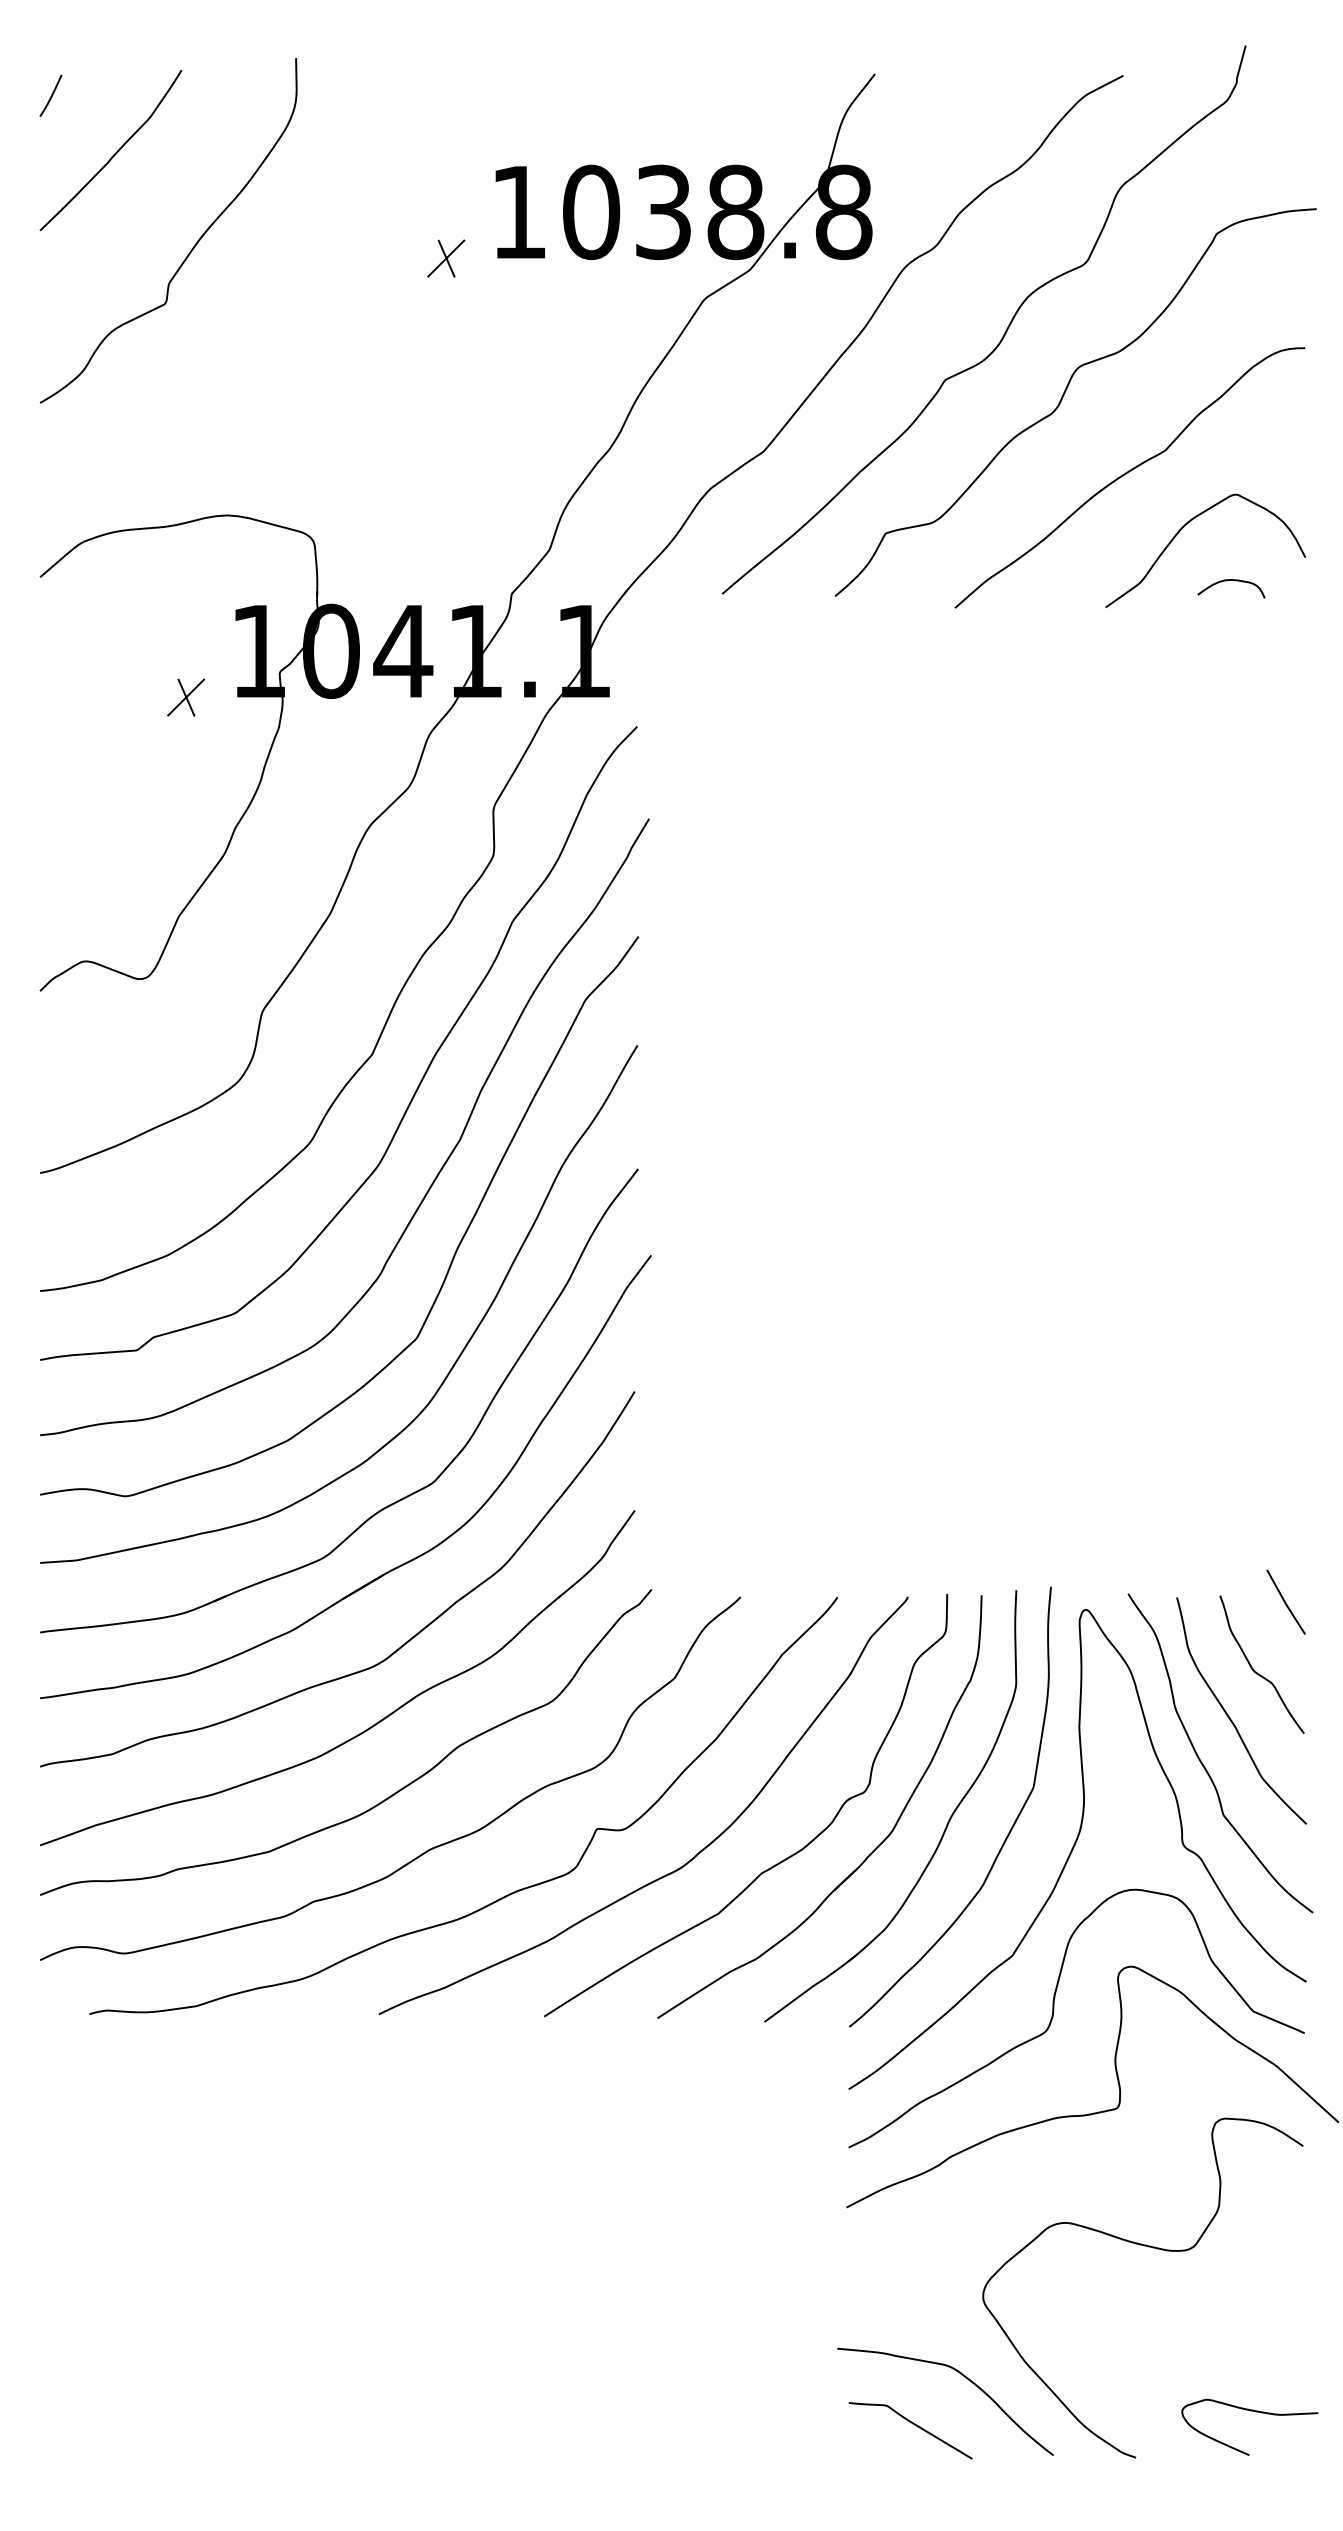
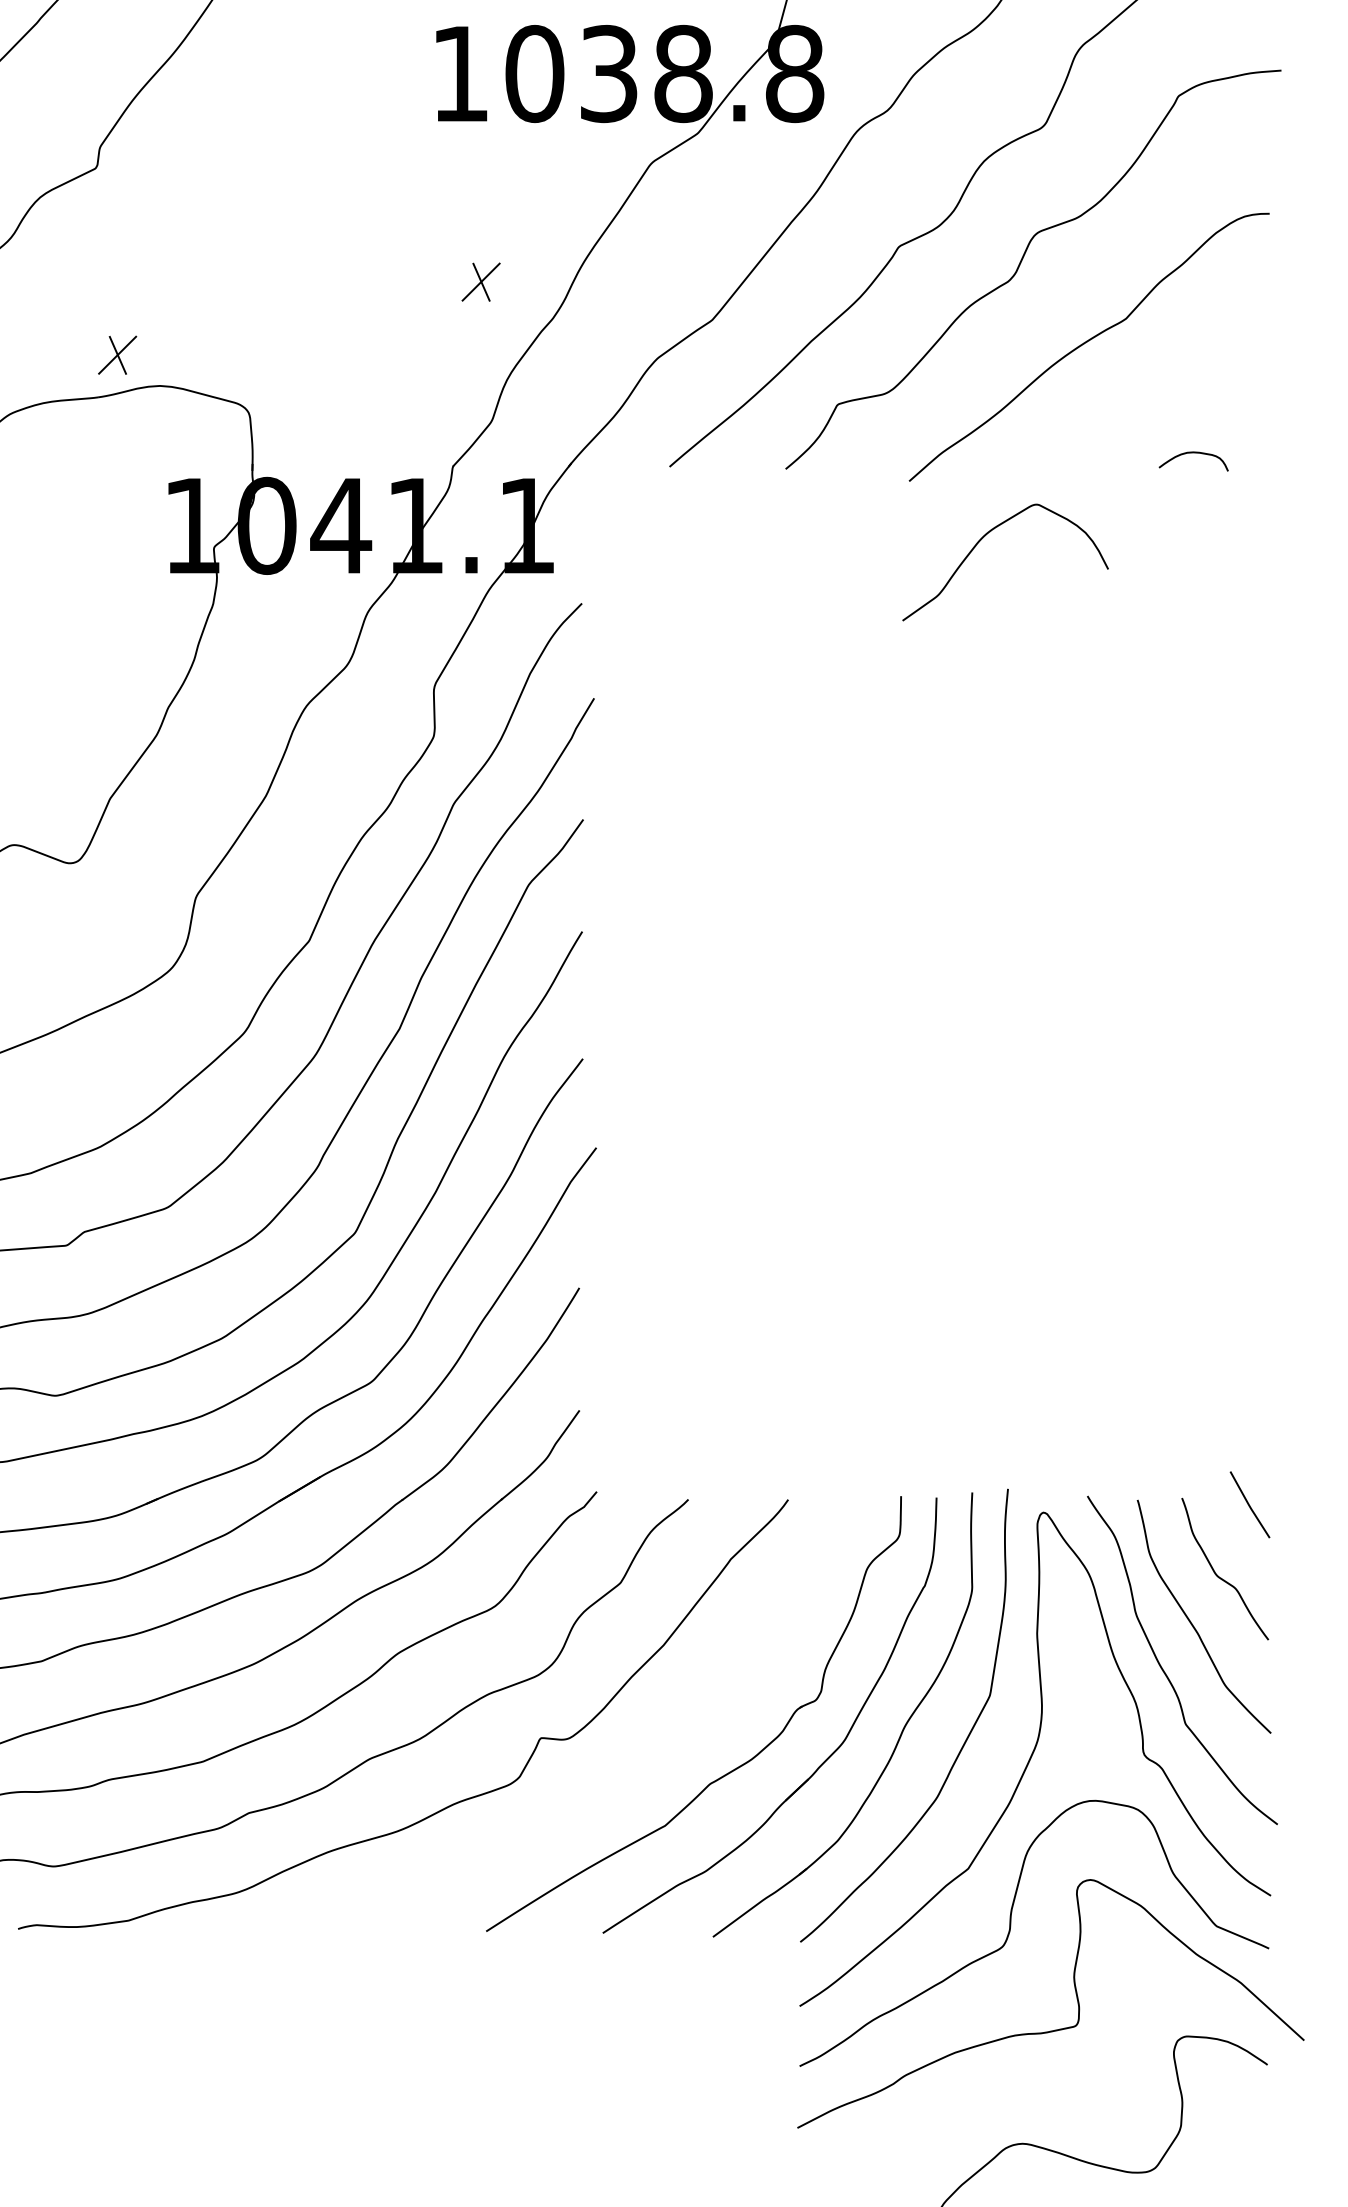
part: (446, 258) -> (481, 282), moved
curve: (1182, 529) -> (981, 540), moved
part: (186, 697) -> (117, 355), moved
part: (686, 1862) -> (632, 1772), removed

